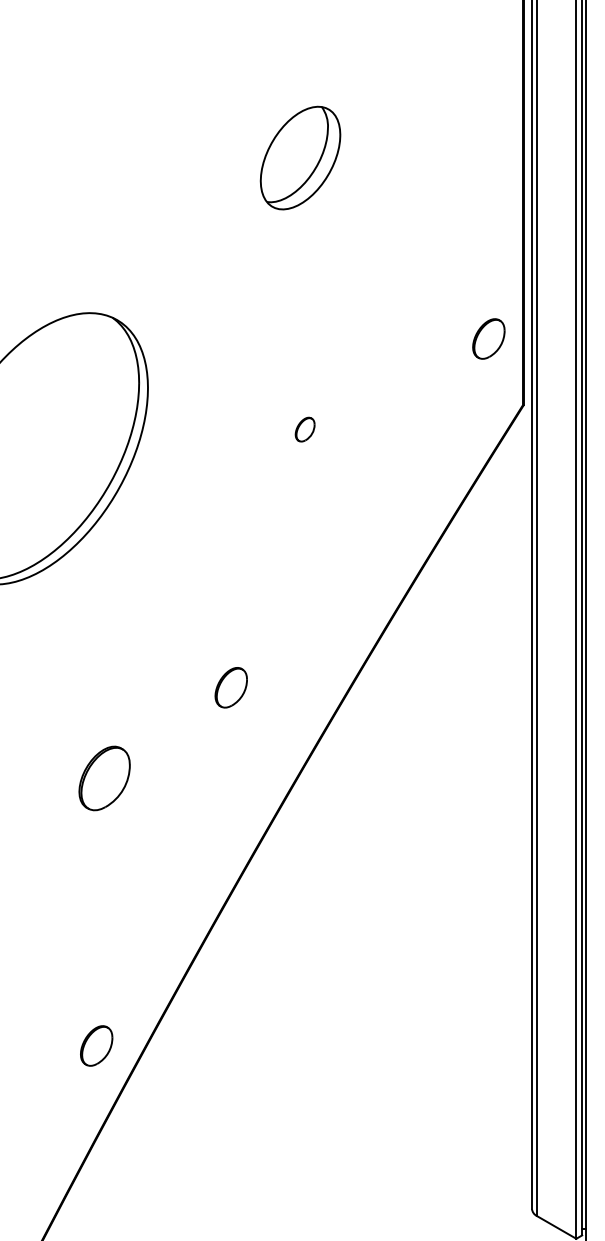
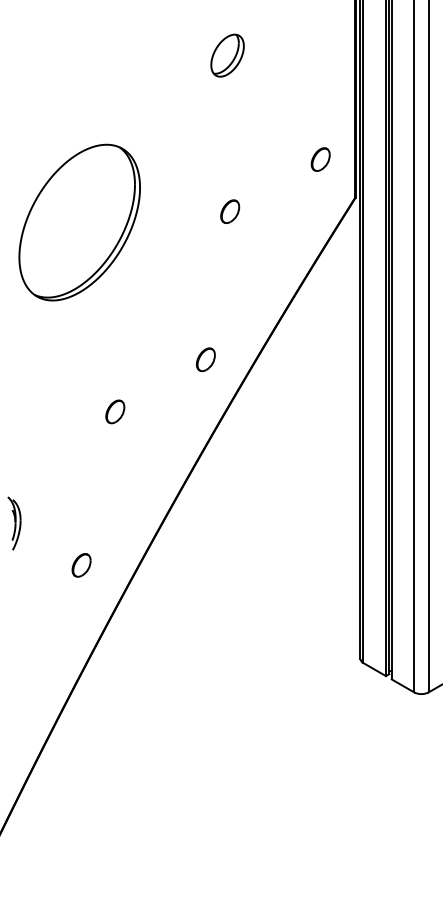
part: (300, 157) -> (227, 55), size x0.71
part: (488, 338) -> (320, 159), moved
part: (305, 429) -> (230, 211), size x1.67
part: (230, 687) -> (205, 359), moved
part: (105, 777) -> (115, 411), size x0.62
part: (96, 1046) -> (81, 565), moved

